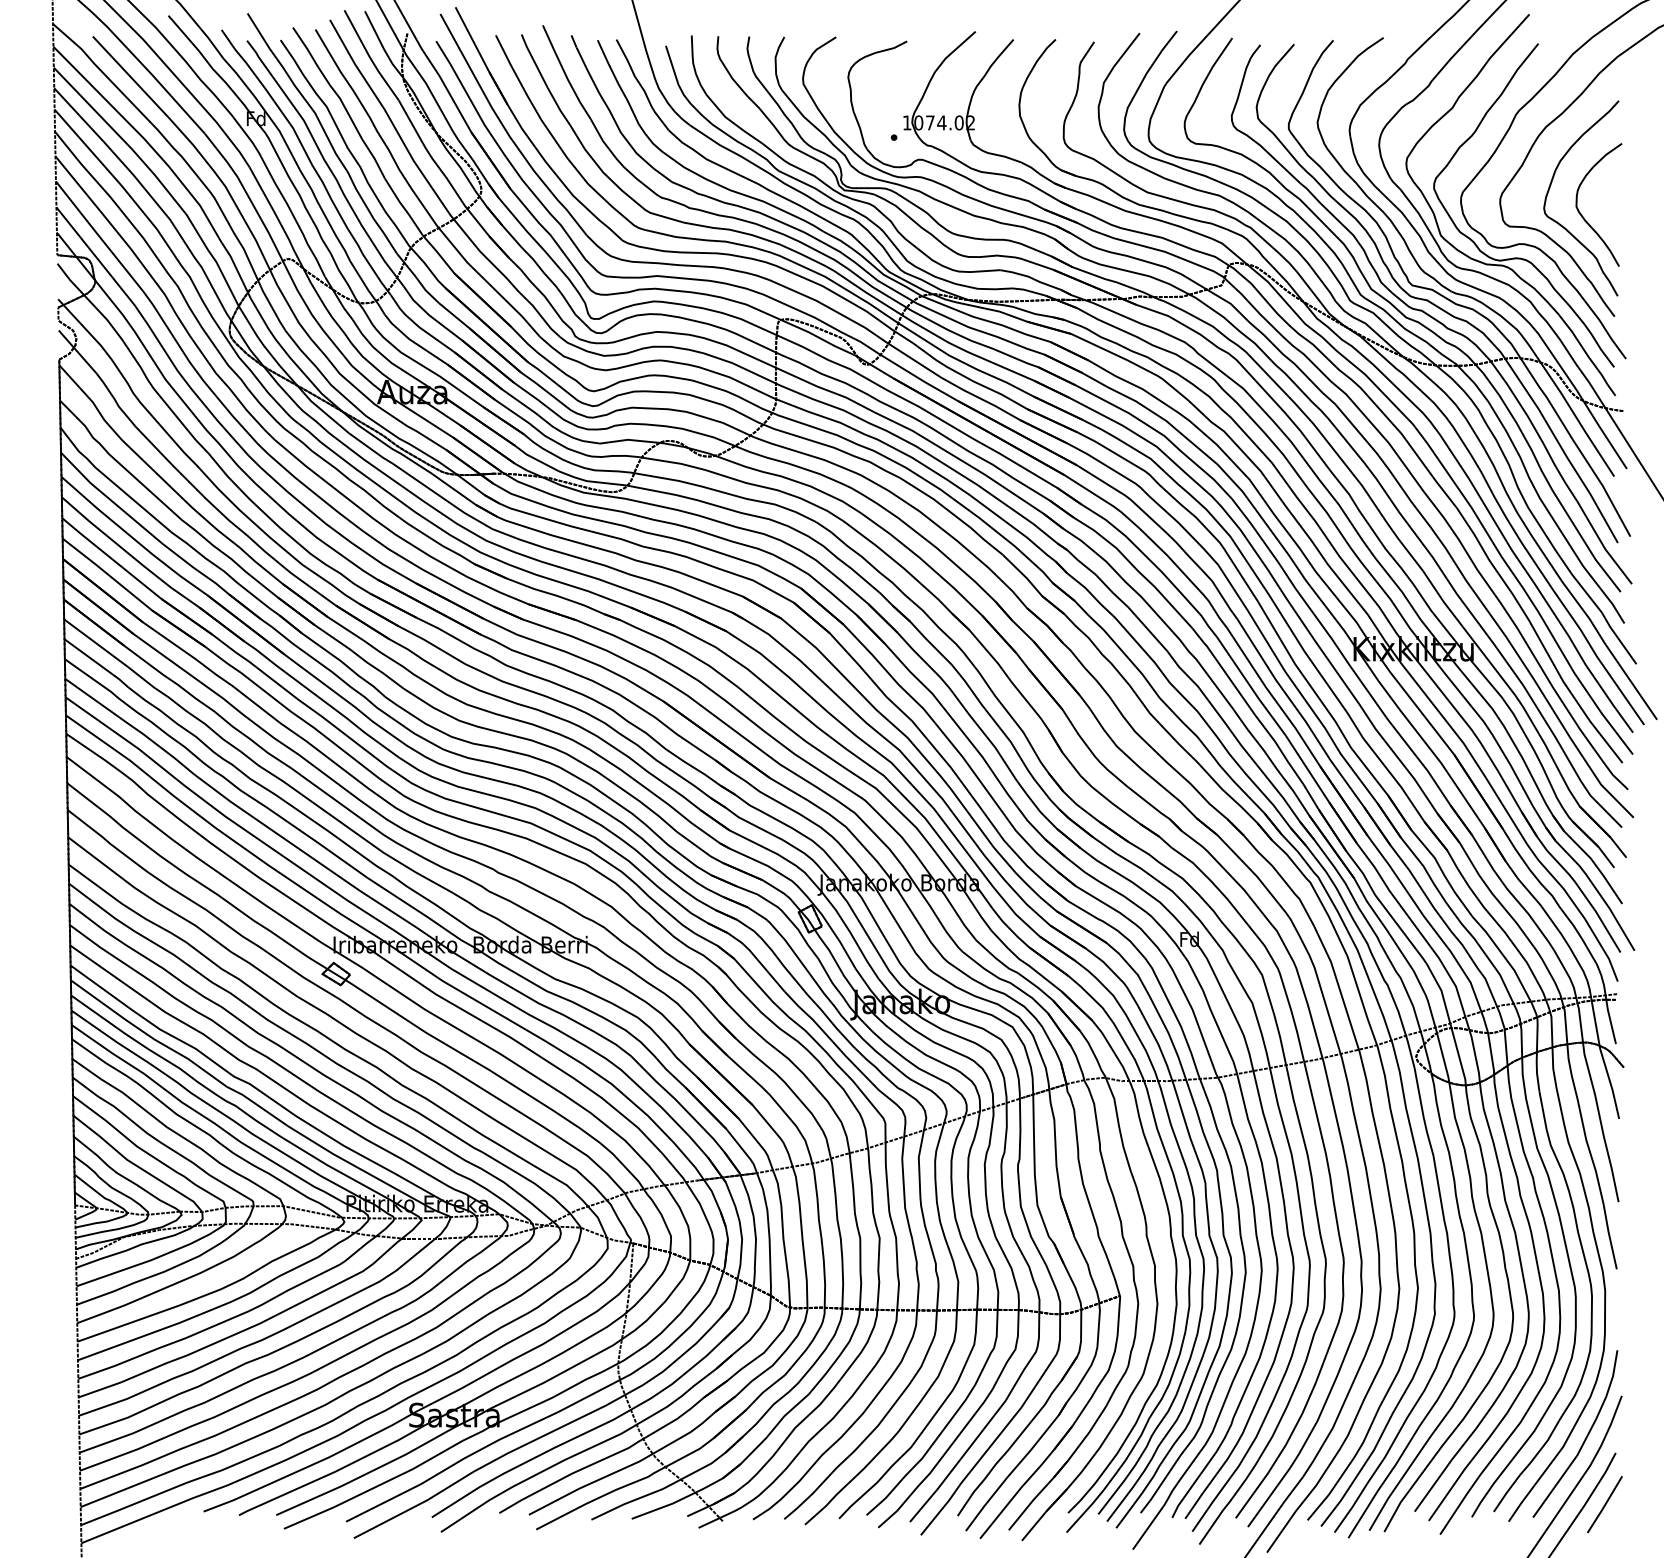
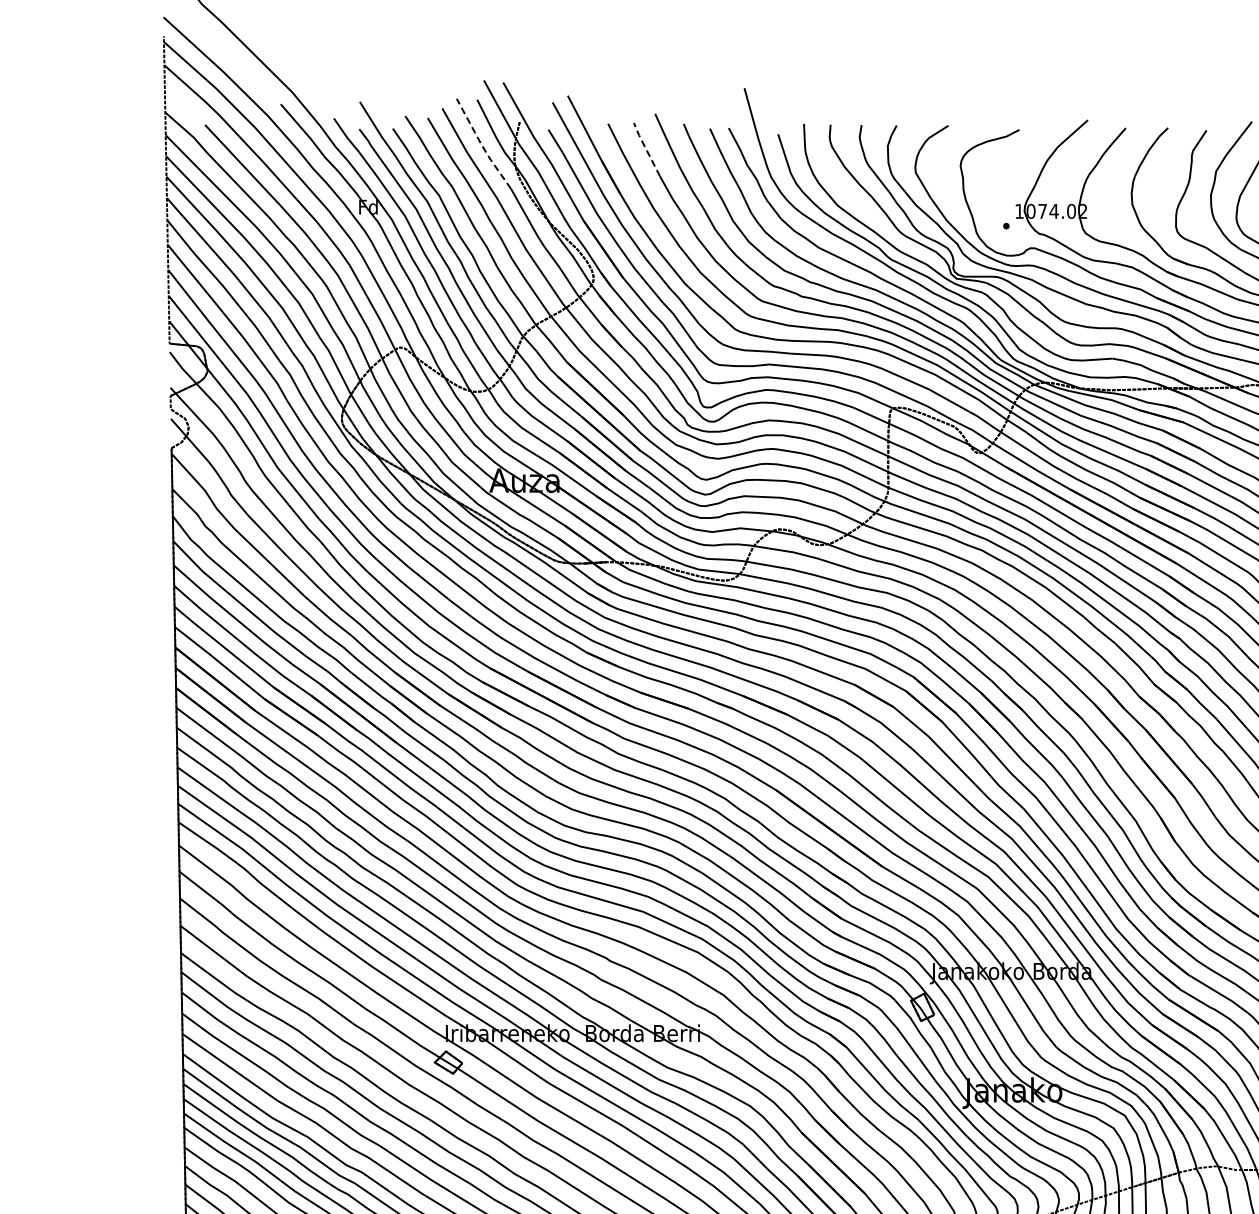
line: (369, 56) -> (481, 145), solid -> dashed
line: (533, 60) -> (645, 149), solid -> dashed

